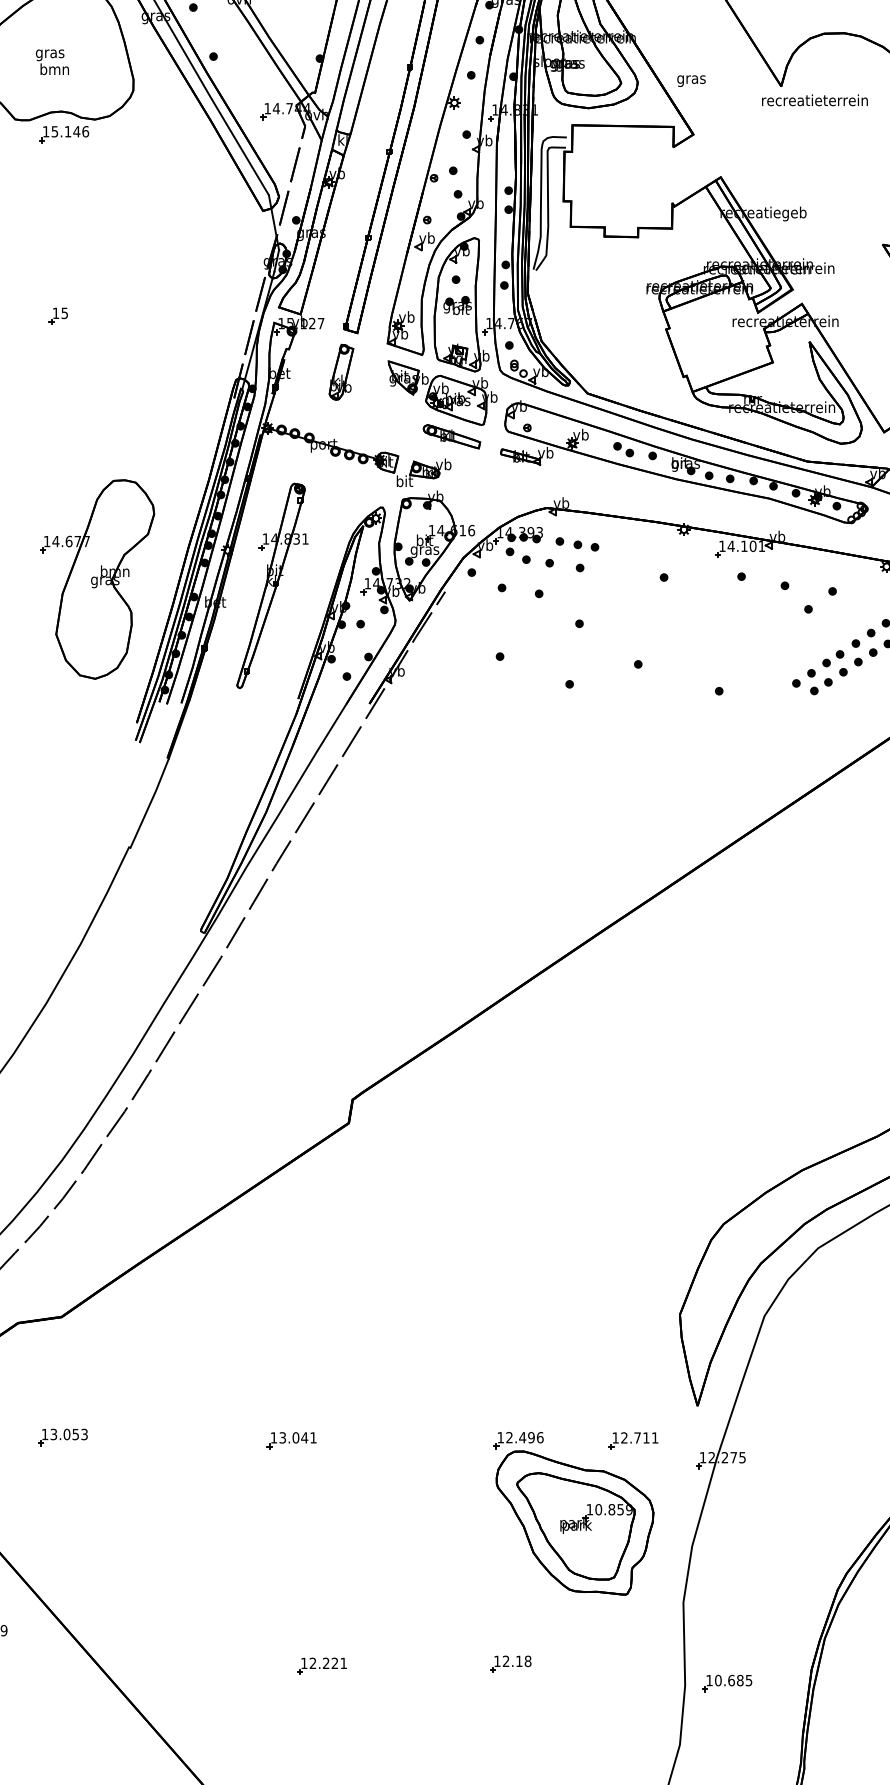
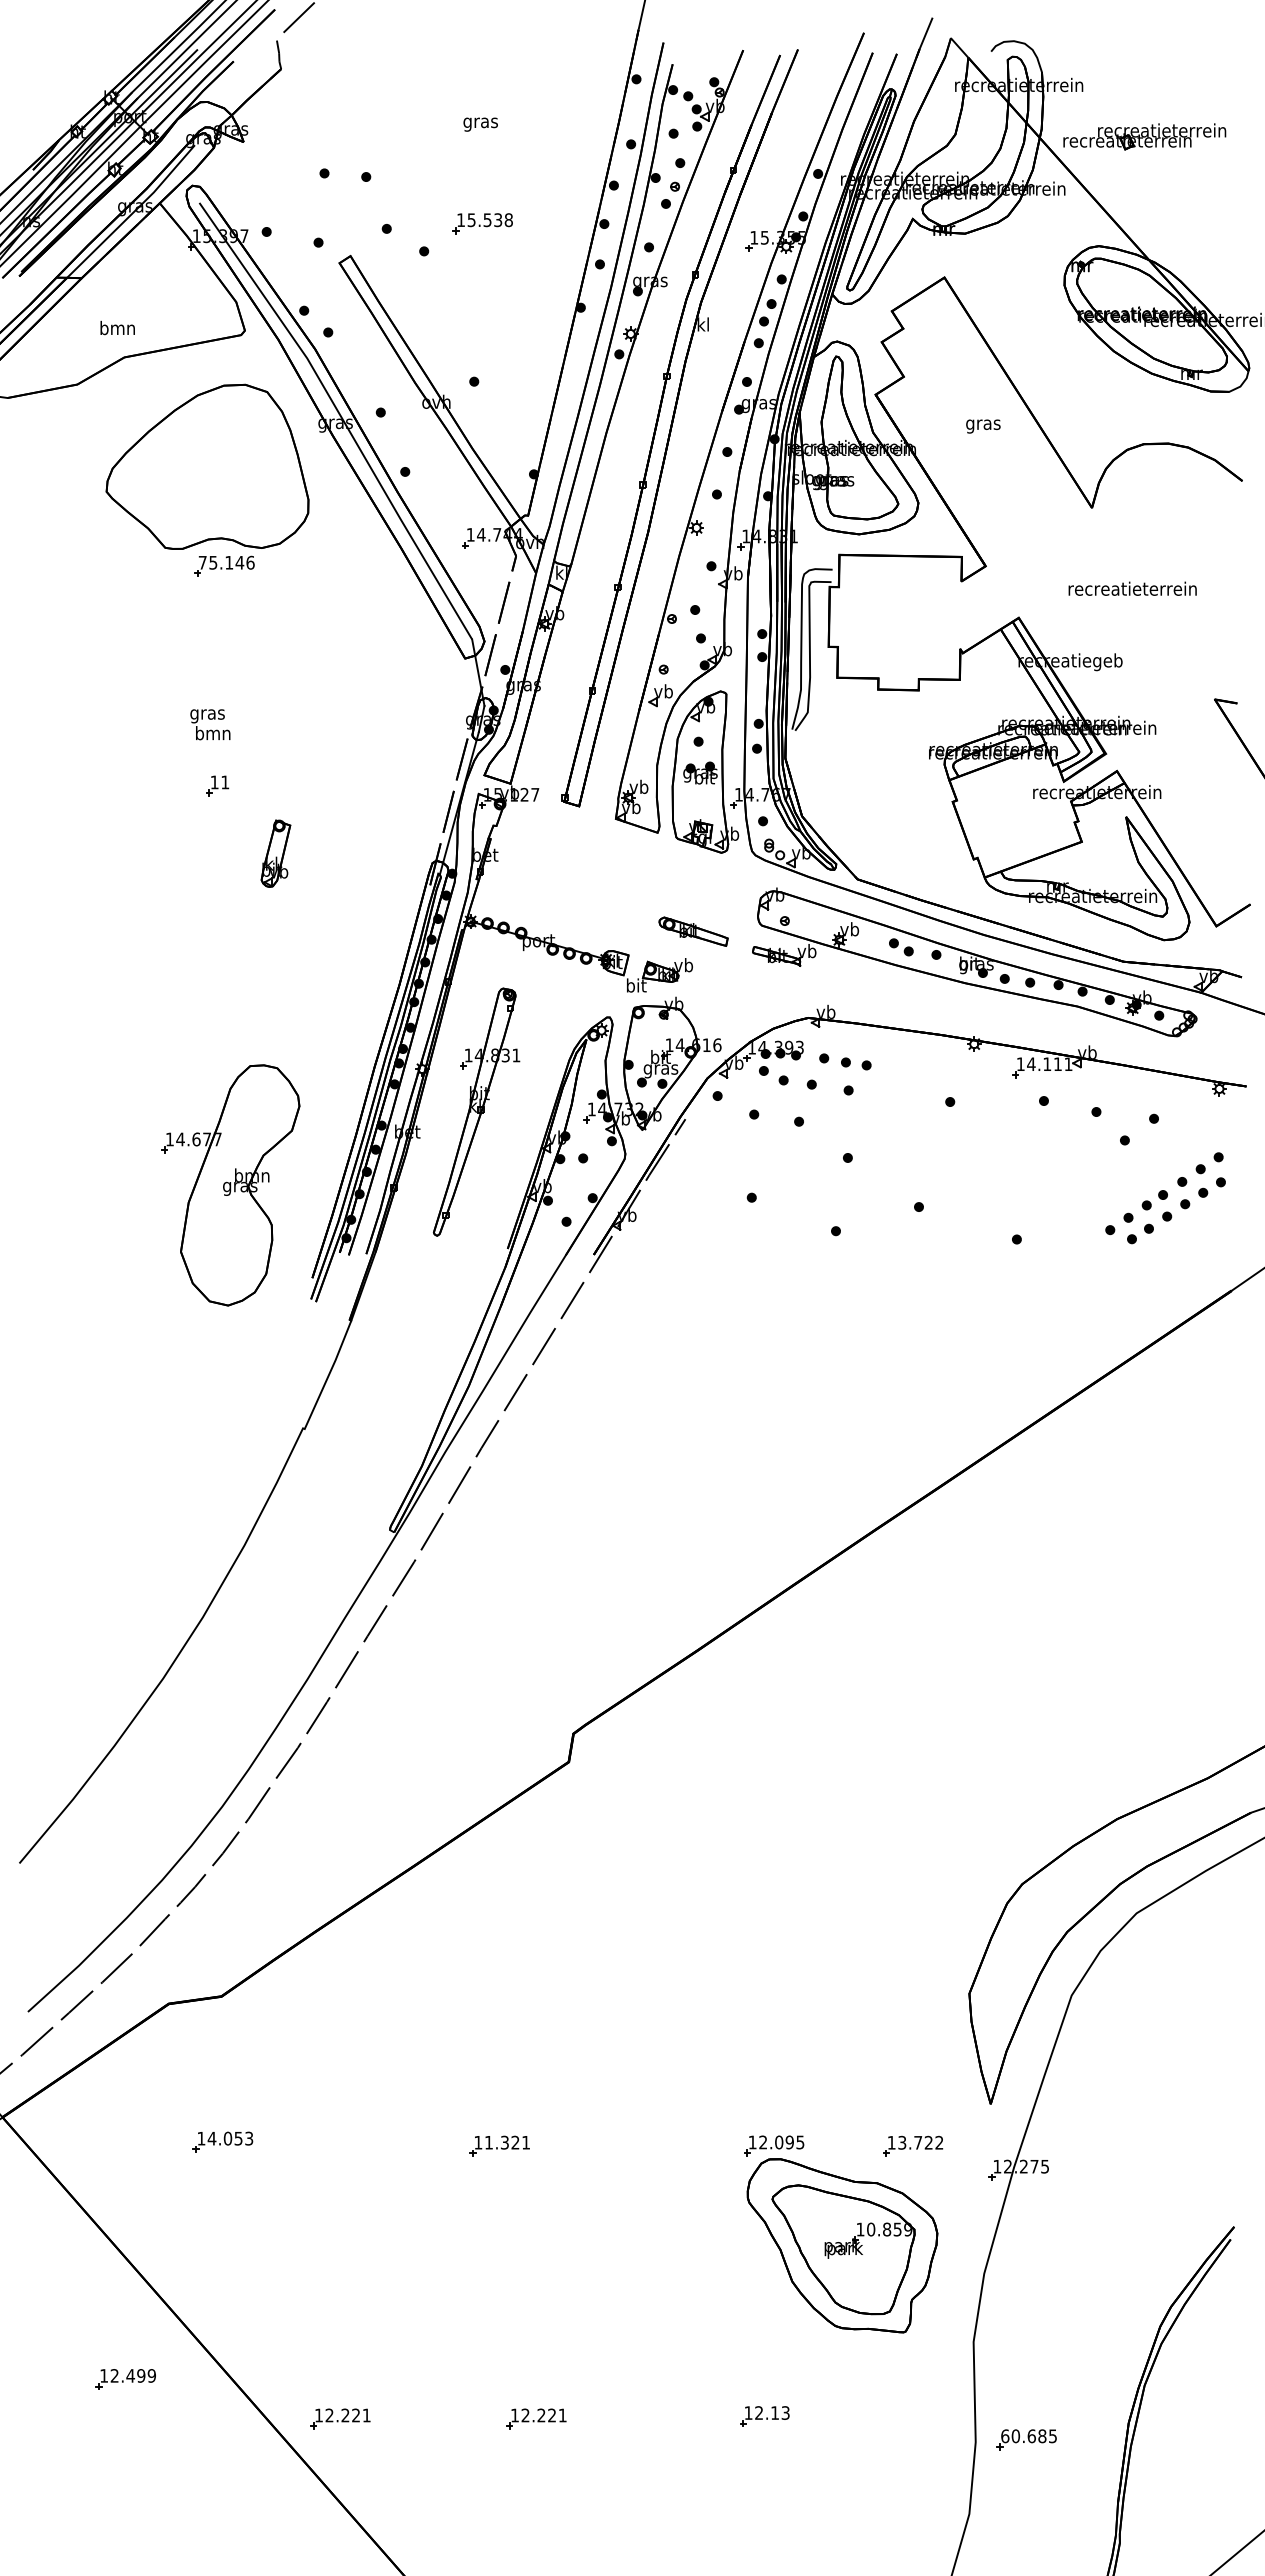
text: (52, 62) -> (210, 724), moved
text: (691, 81) -> (983, 426), moved
text: (814, 100) -> (1132, 588), moved
text: (45, 131) -> (202, 562), 15.146 -> 75.146
text: (64, 313) -> (225, 782), 15 -> 11
part: (341, 372) -> (275, 853), moved
part: (442, 392) -> (682, 878), removed
text: (752, 546) -> (1057, 1064), 14.101 -> 14.111
part: (97, 579) -> (230, 1185), moved
text: (53, 1434) -> (211, 2138), 13.053 -> 14.053
text: (293, 1437) -> (502, 2142), 13.041 -> 11.321
text: (531, 1437) -> (789, 2142), 12.496 -> 12.095
text: (639, 1437) -> (920, 2142), 12.711 -> 13.722
text: (527, 1660) -> (785, 2412), 12.18 -> 12.13
part: (160, 1665) -> (340, 2418), added
text: (709, 1680) -> (1005, 2436), 10.685 -> 60.685

